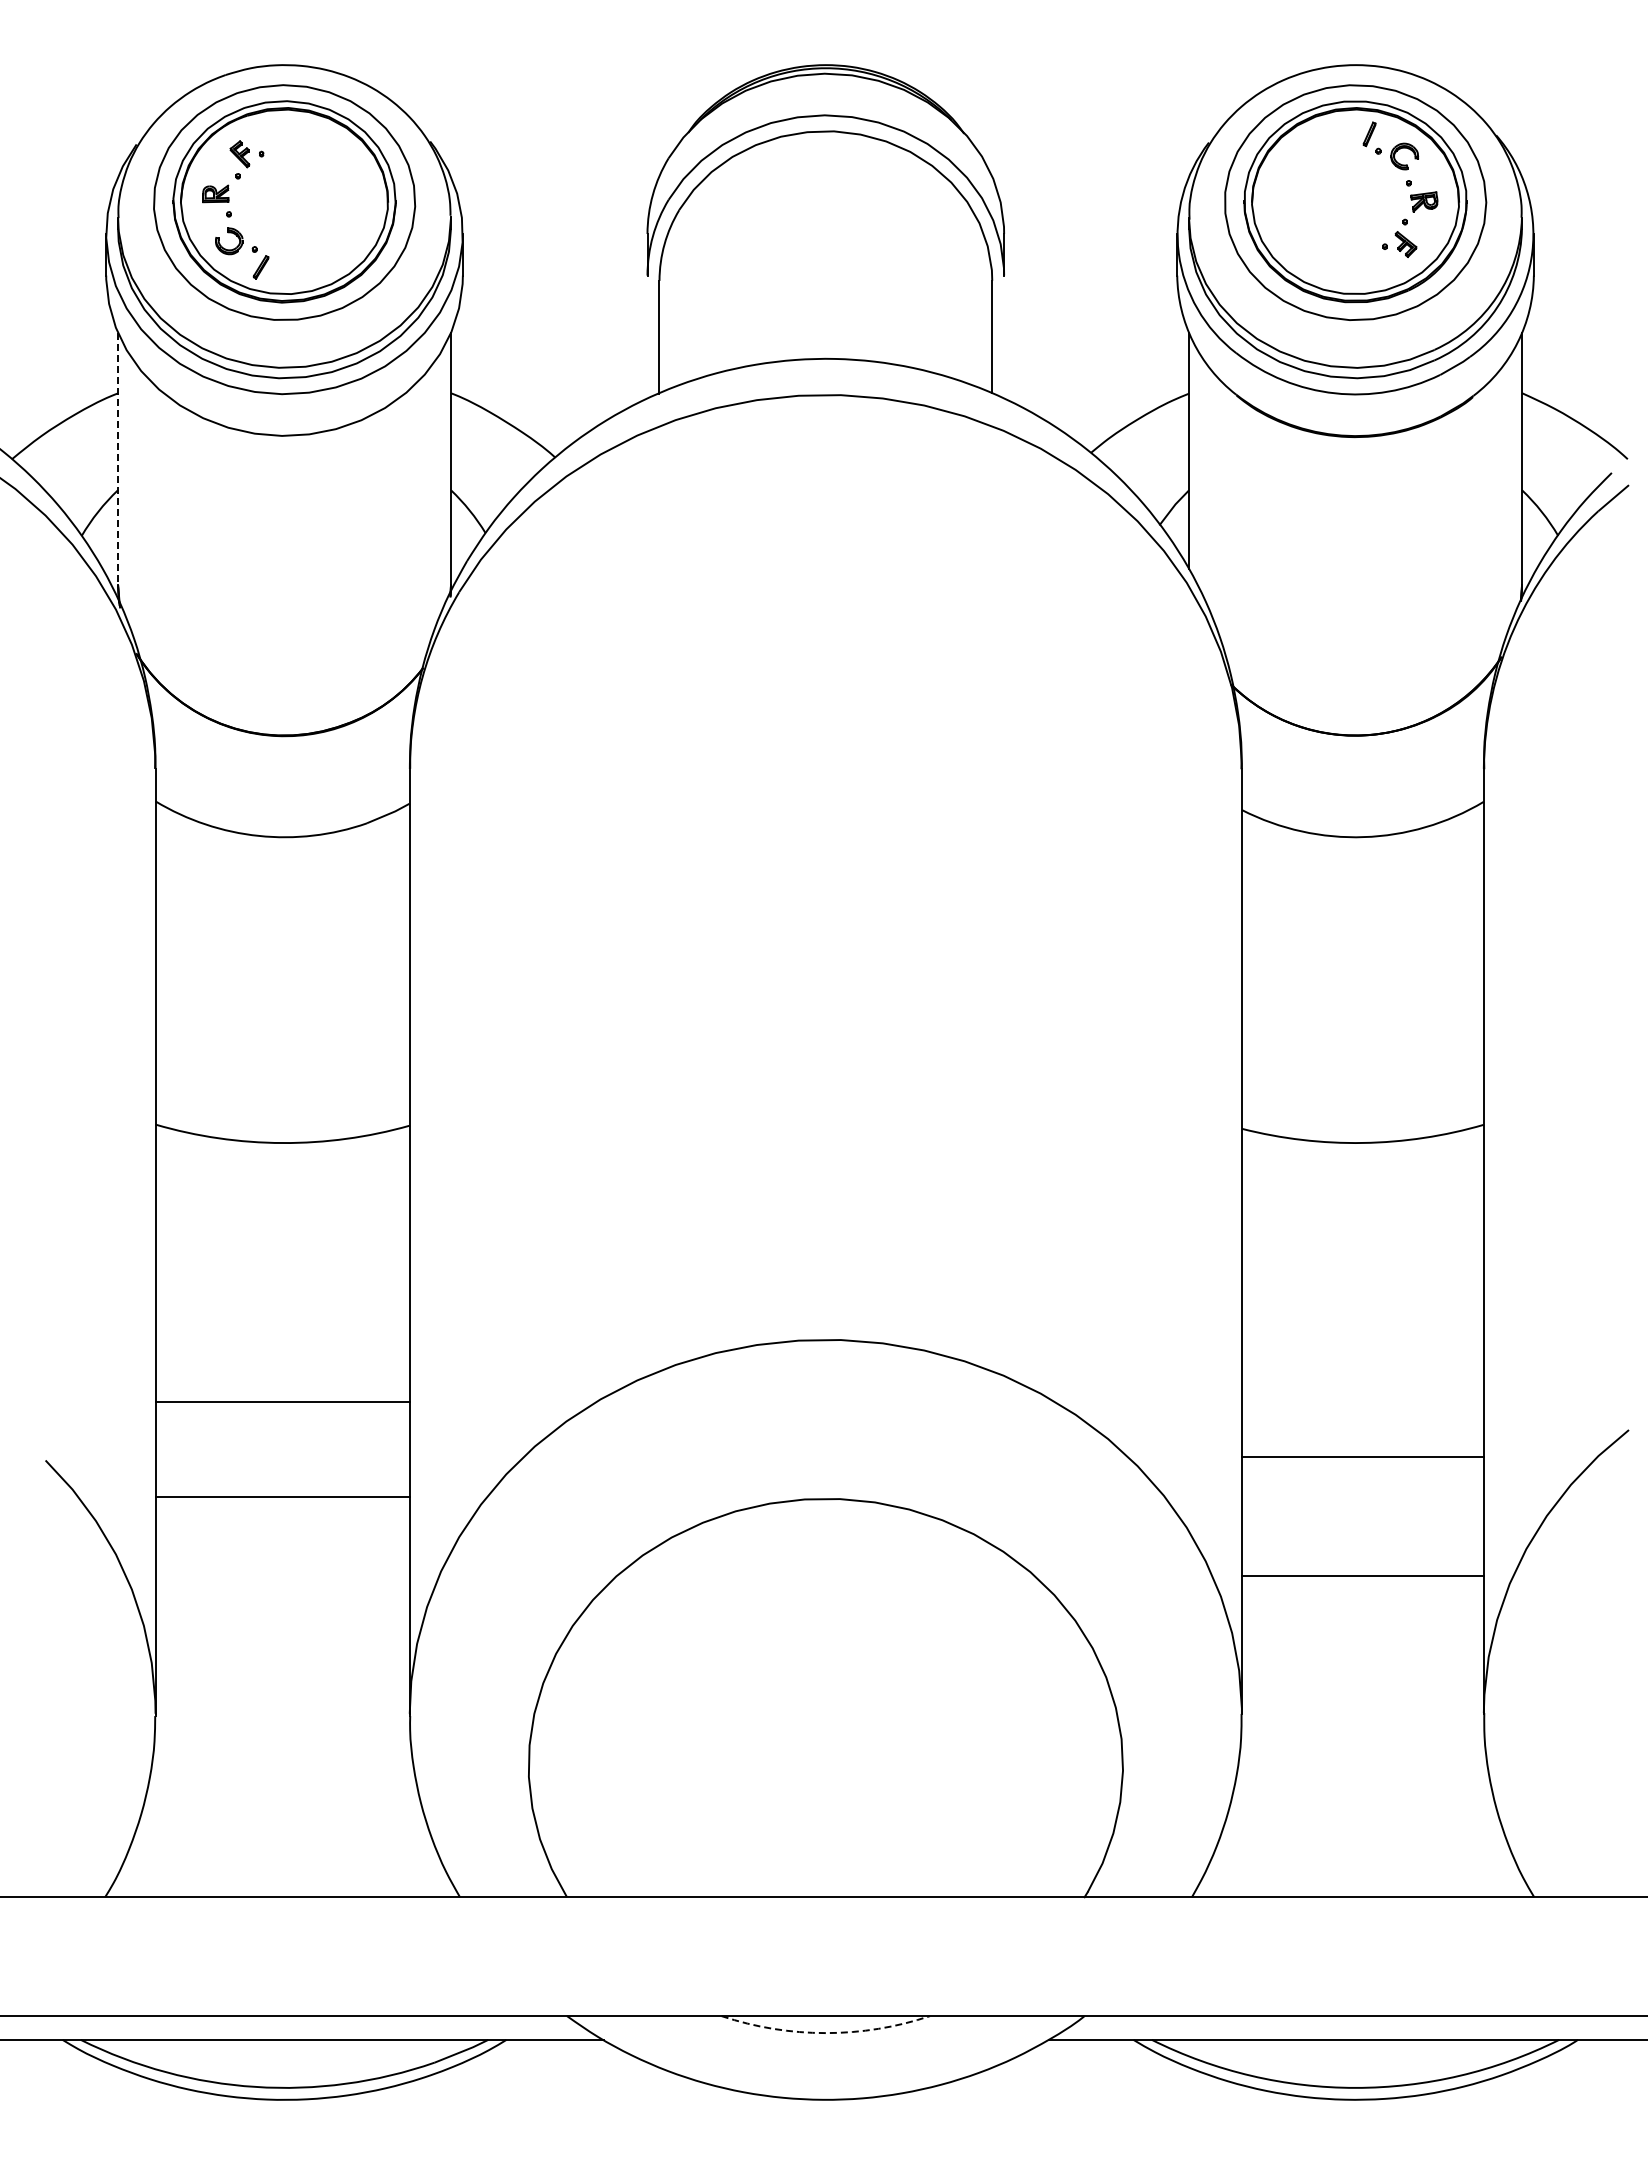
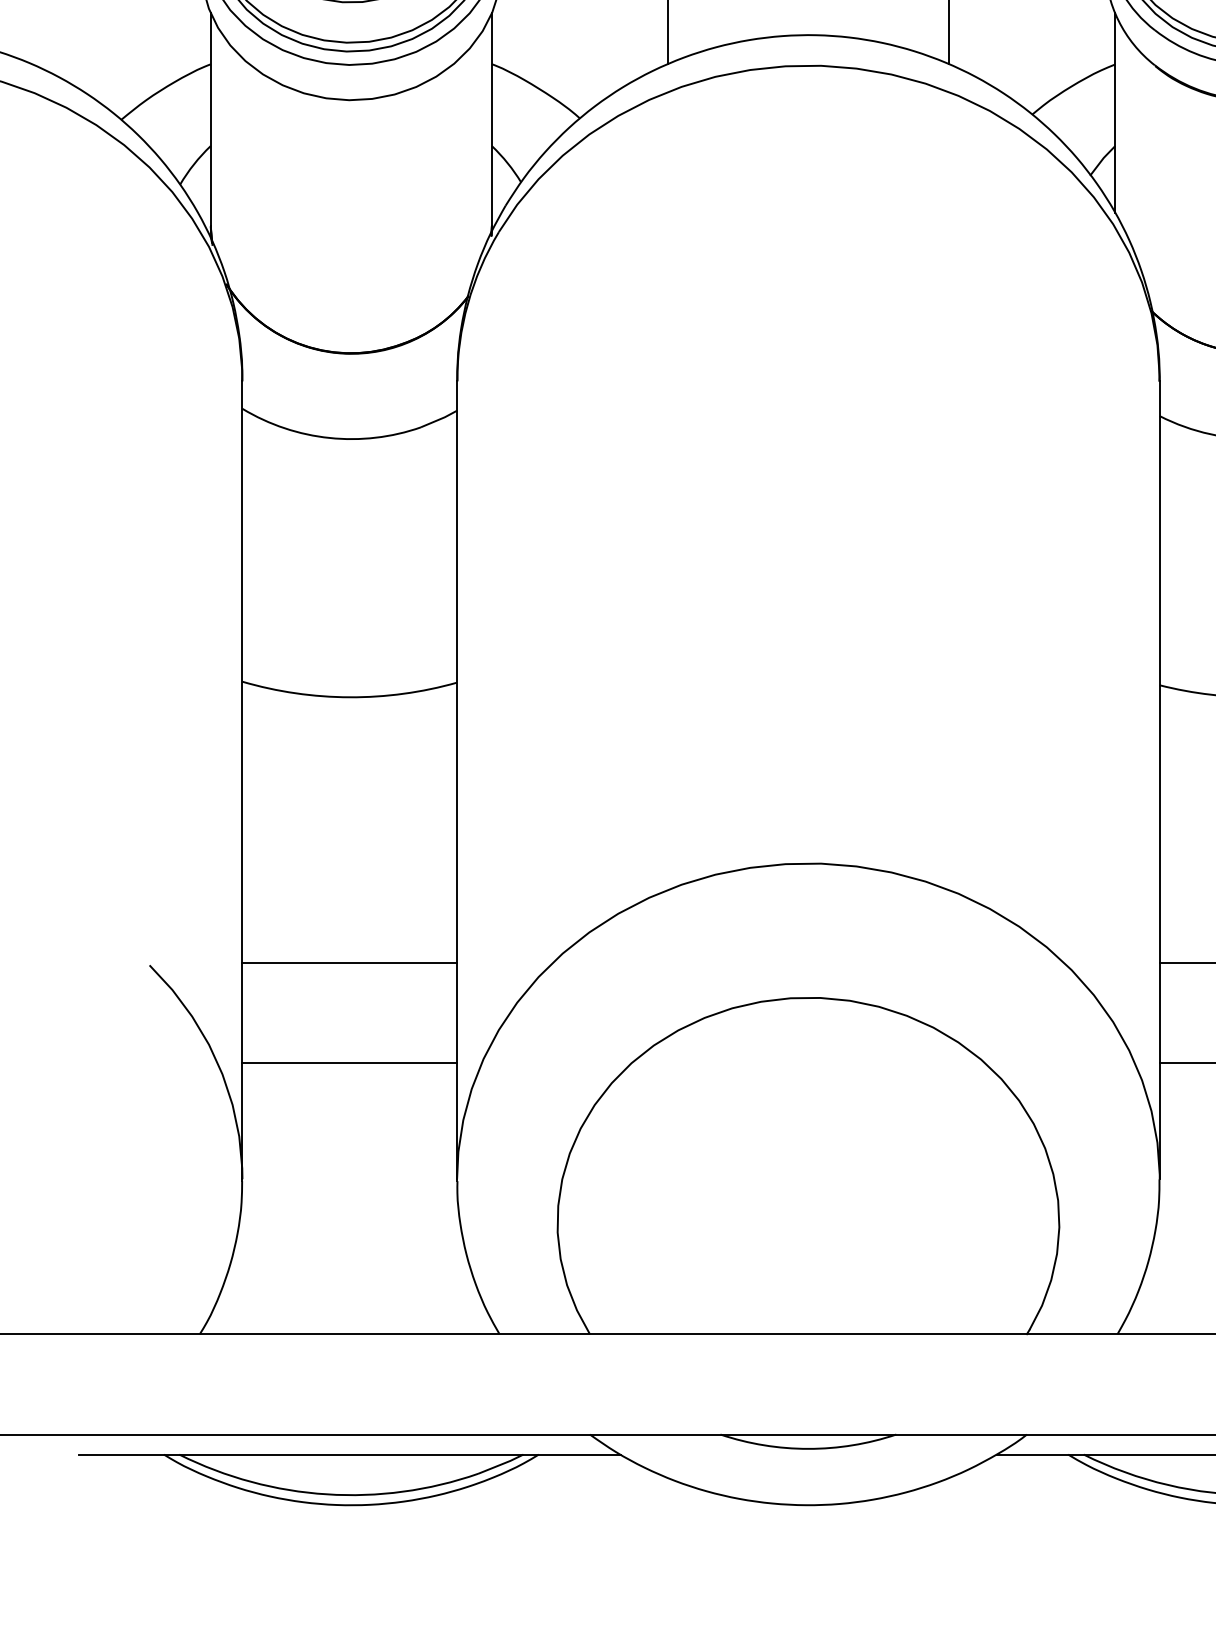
line: (118, 459) -> (211, 120), dashed -> solid
line: (282, 1402) -> (349, 962), moved
line: (282, 1497) -> (349, 1063), moved
arc: (825, 2033) -> (808, 1449), dashed -> solid

